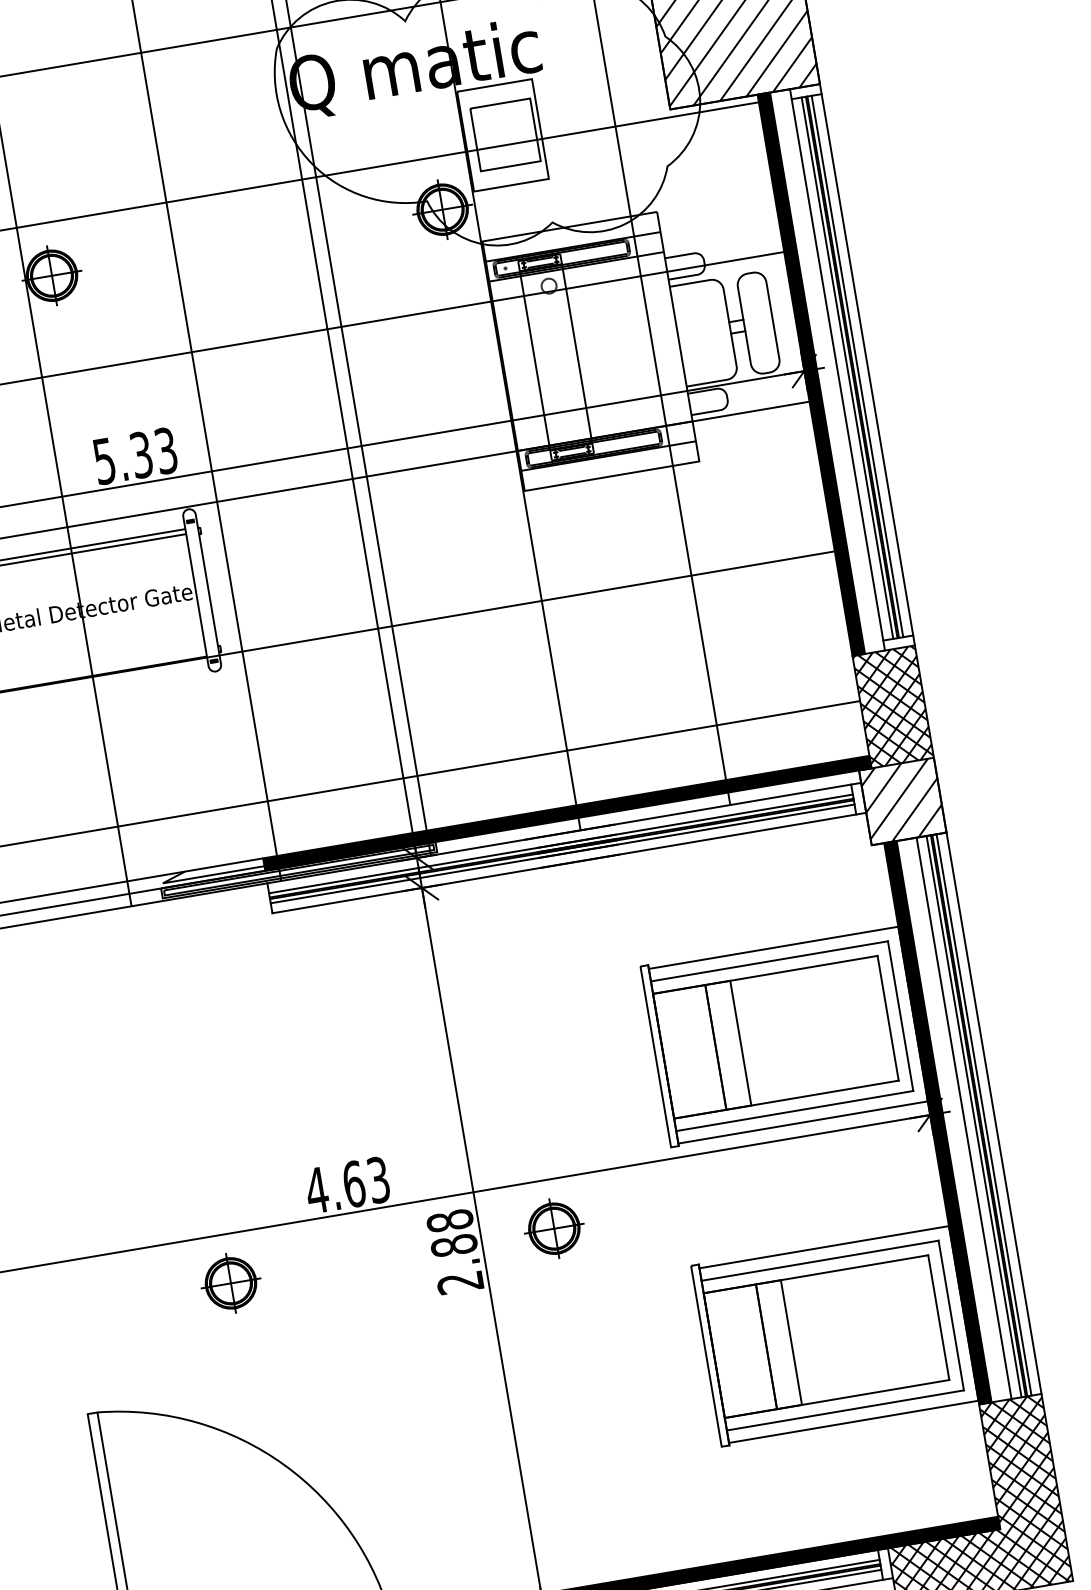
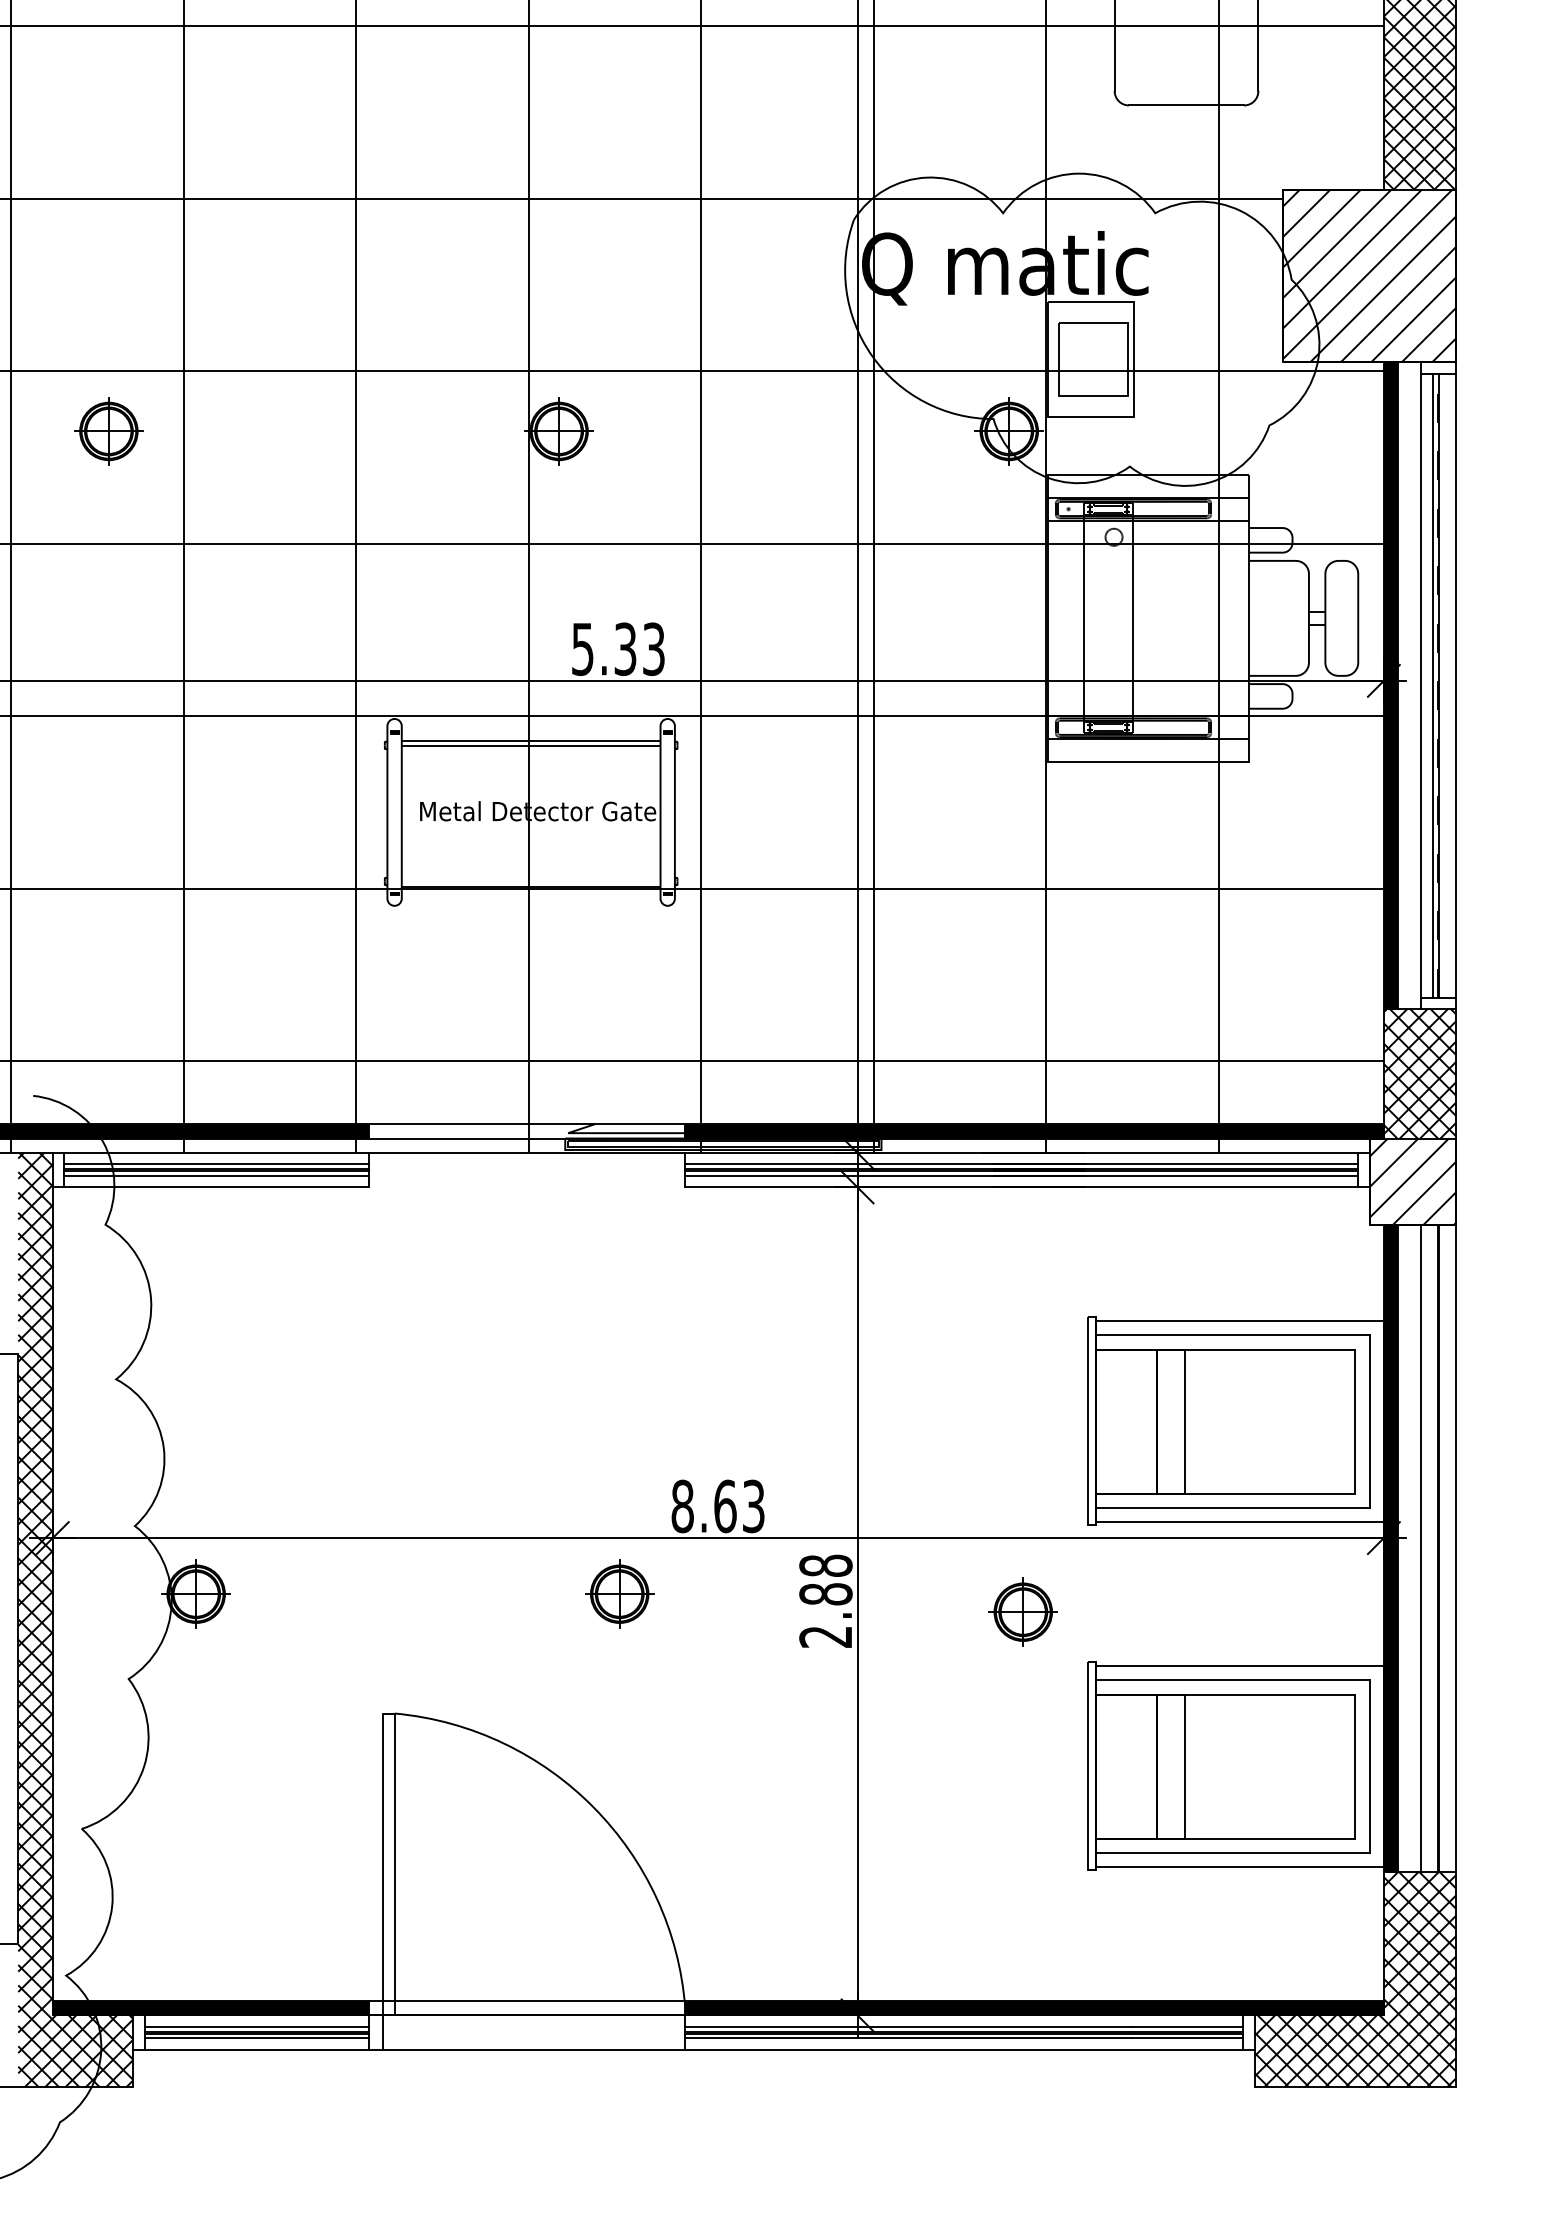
line: (857, 366) -> (1444, 685), removed
line: (851, 367) -> (1437, 685), solid -> dashed
line: (984, 1114) -> (1444, 1547), removed
line: (973, 1116) -> (1432, 1547), removed
text: (316, 1190) -> (682, 1506), 4.63 -> 8.63
part: (553, 1228) -> (1022, 1611), moved
part: (230, 1282) -> (619, 1593), moved

